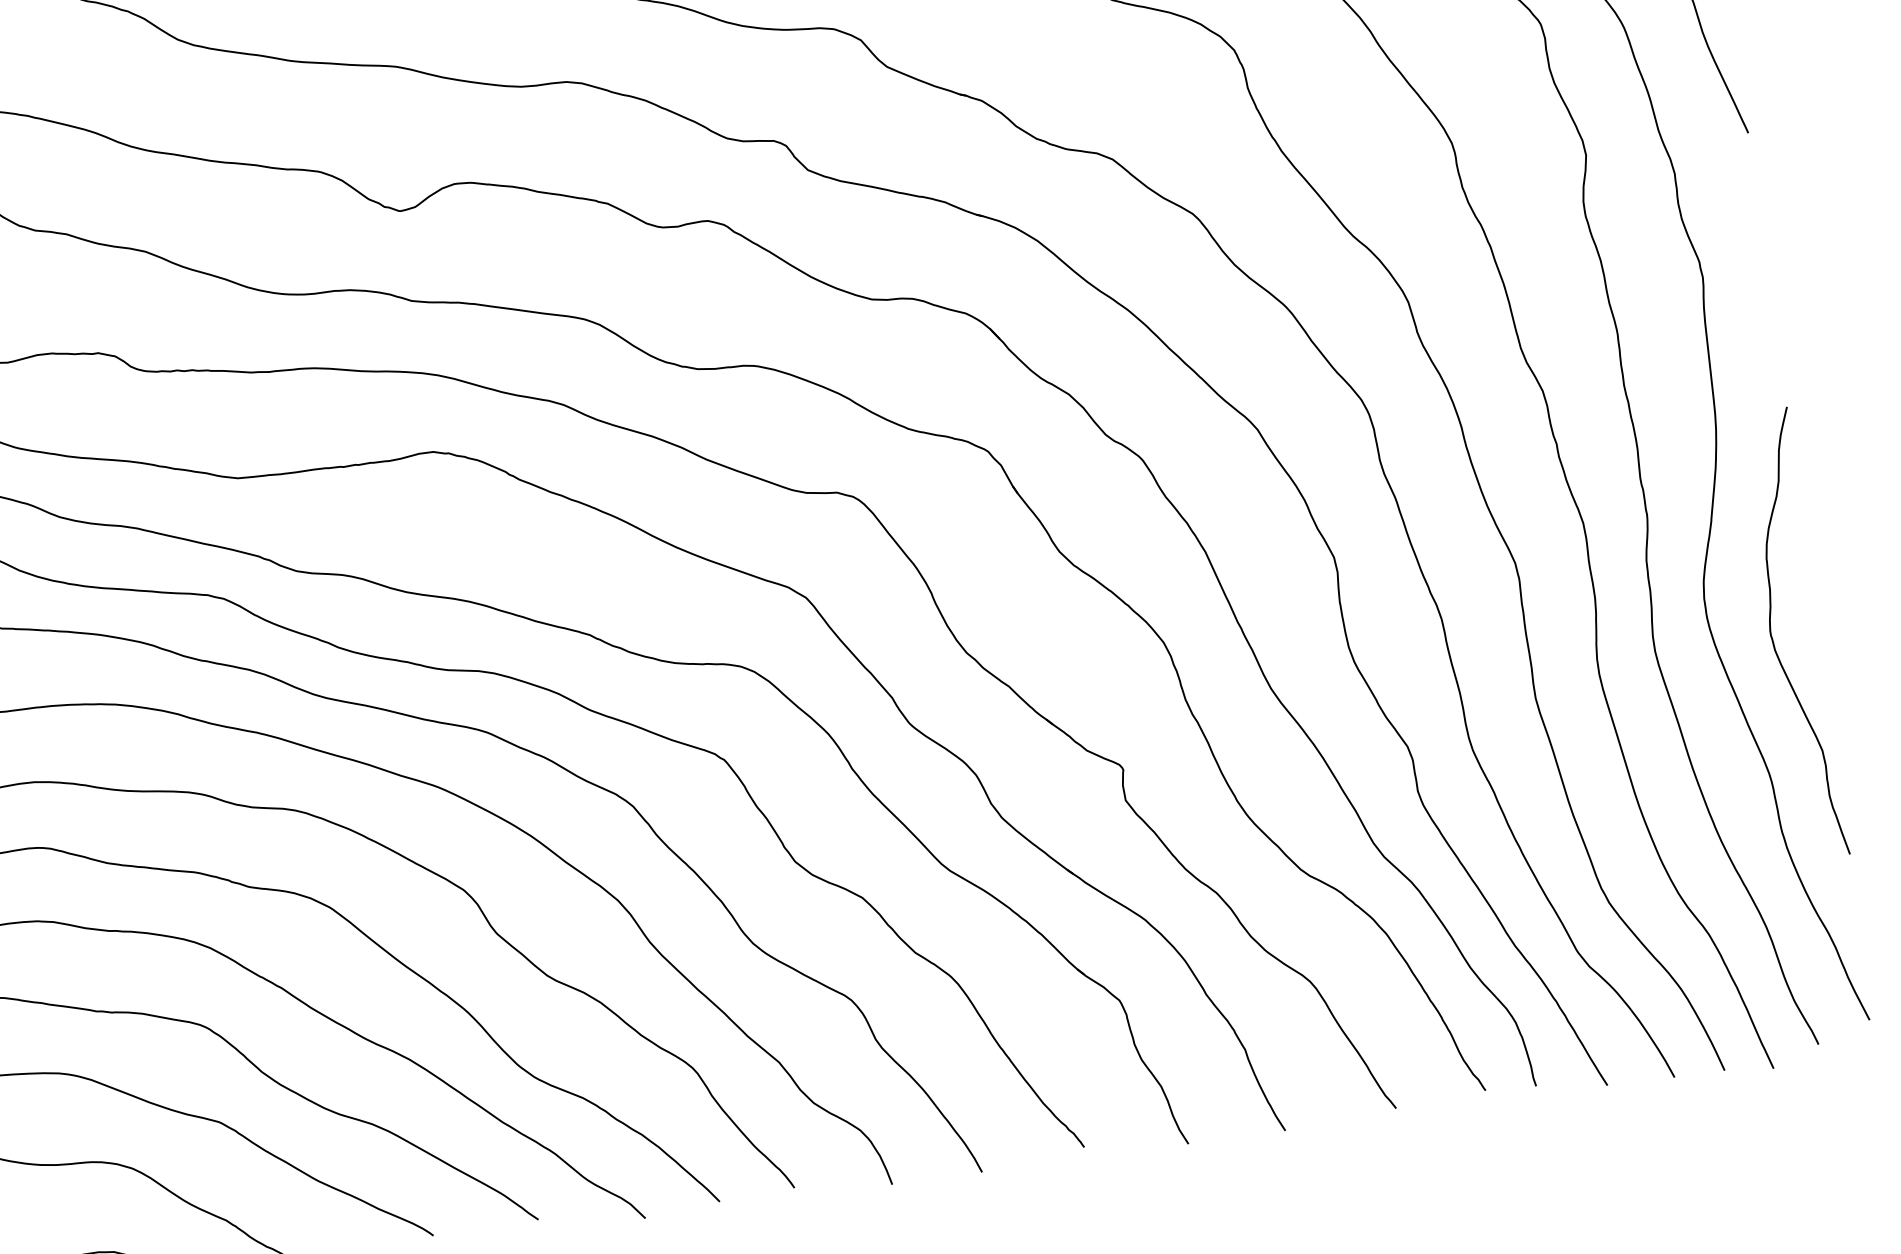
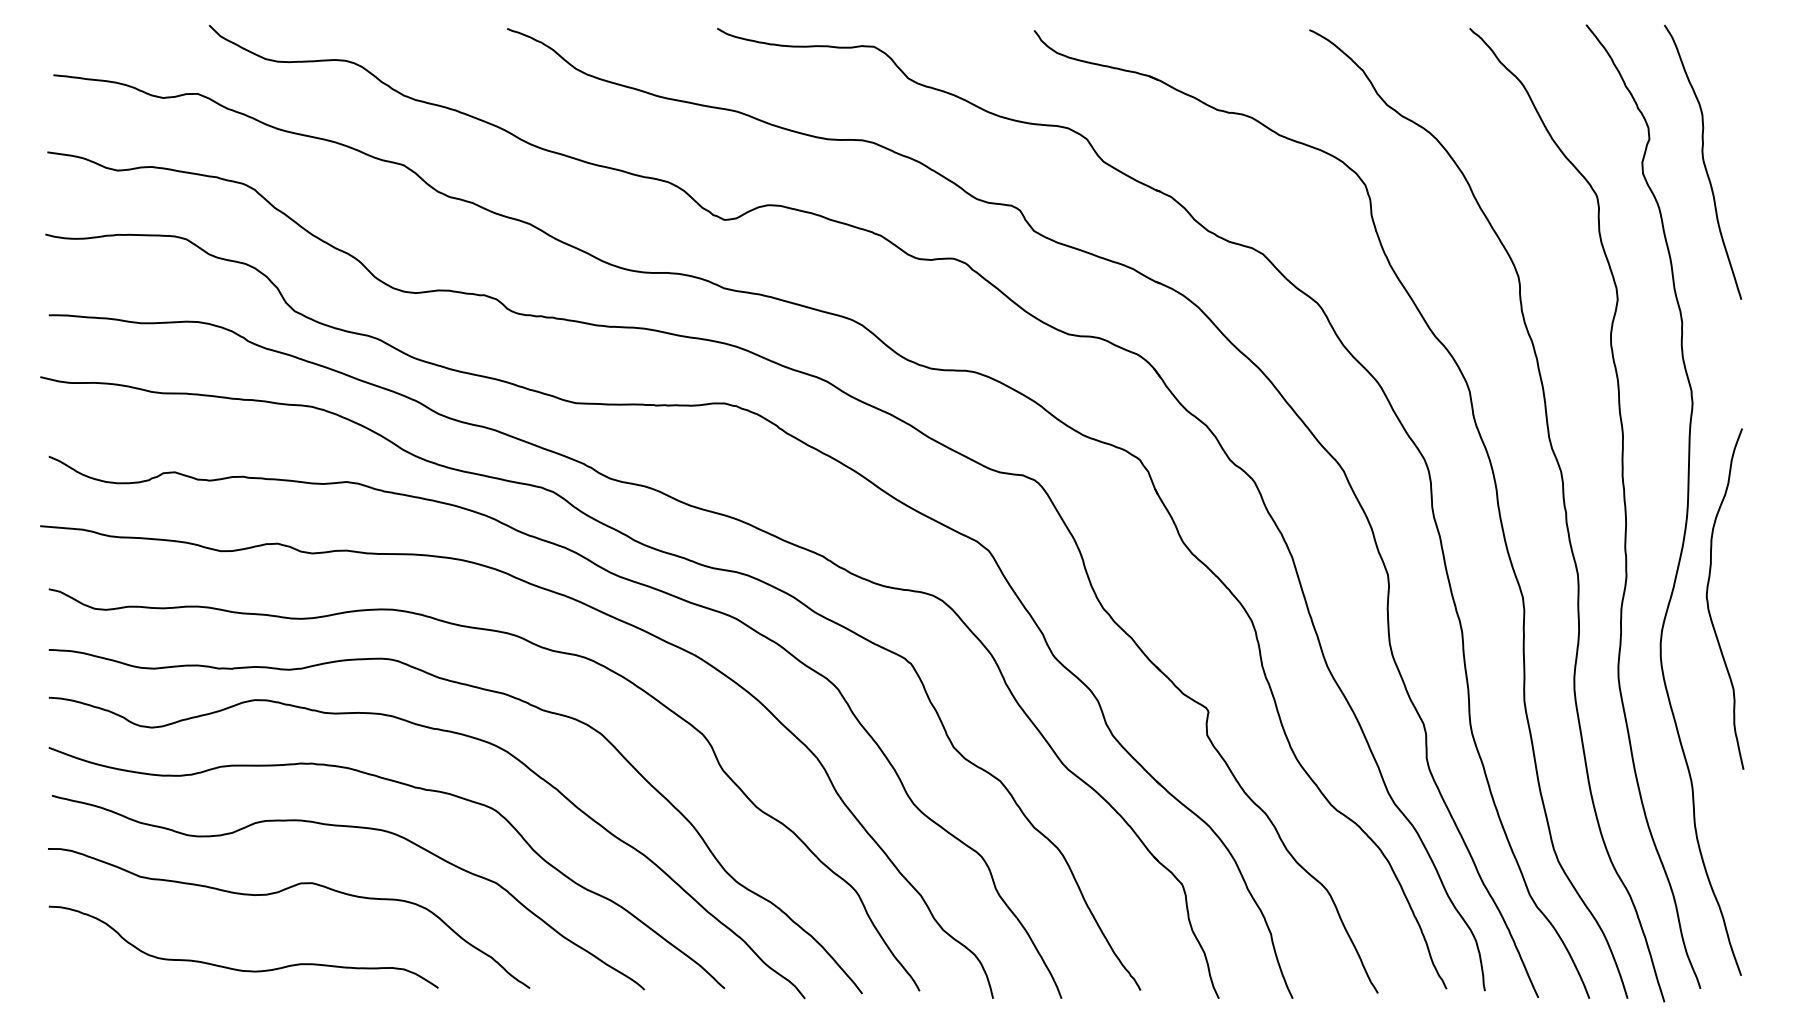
curve: (1773, 637) -> (1708, 599), moved

